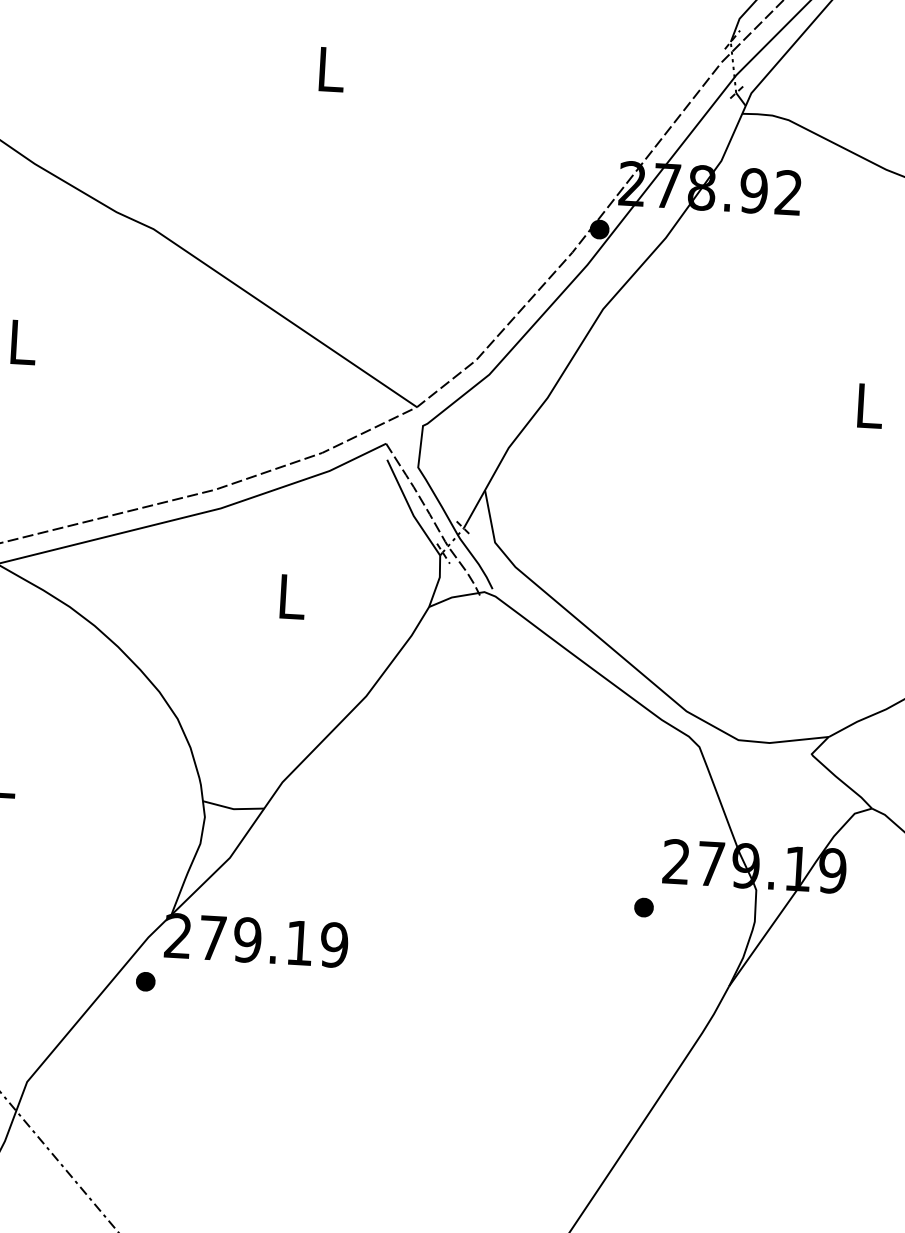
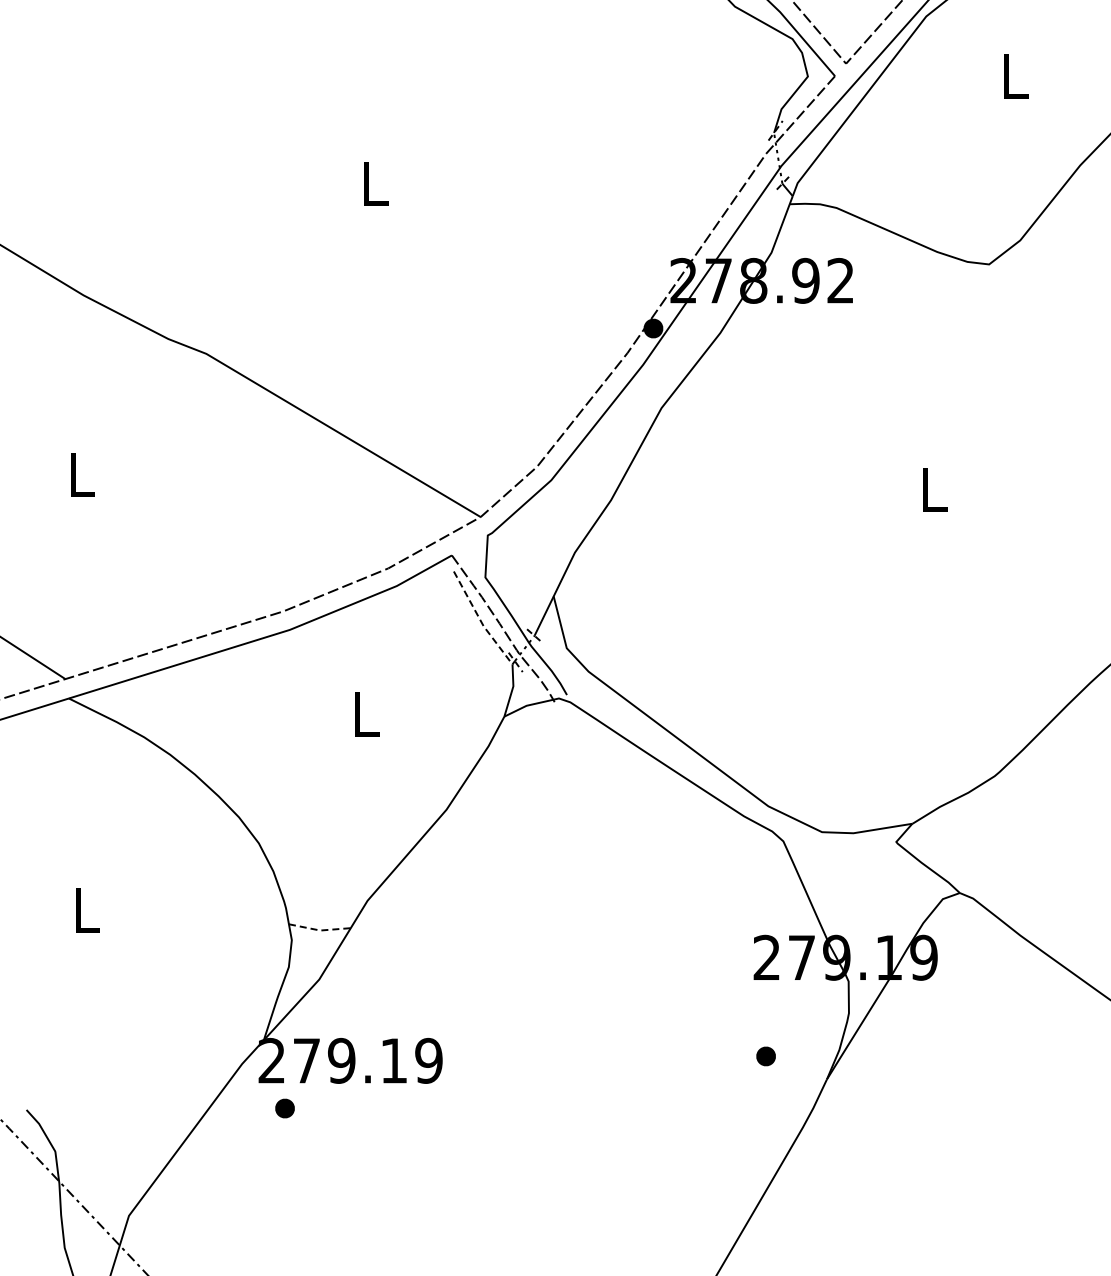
line: (410, 510) -> (480, 620), solid -> dashed
line: (233, 809) -> (320, 930), solid -> dashed
part: (643, 907) -> (765, 1056), moved
part: (145, 981) -> (284, 1108), moved

